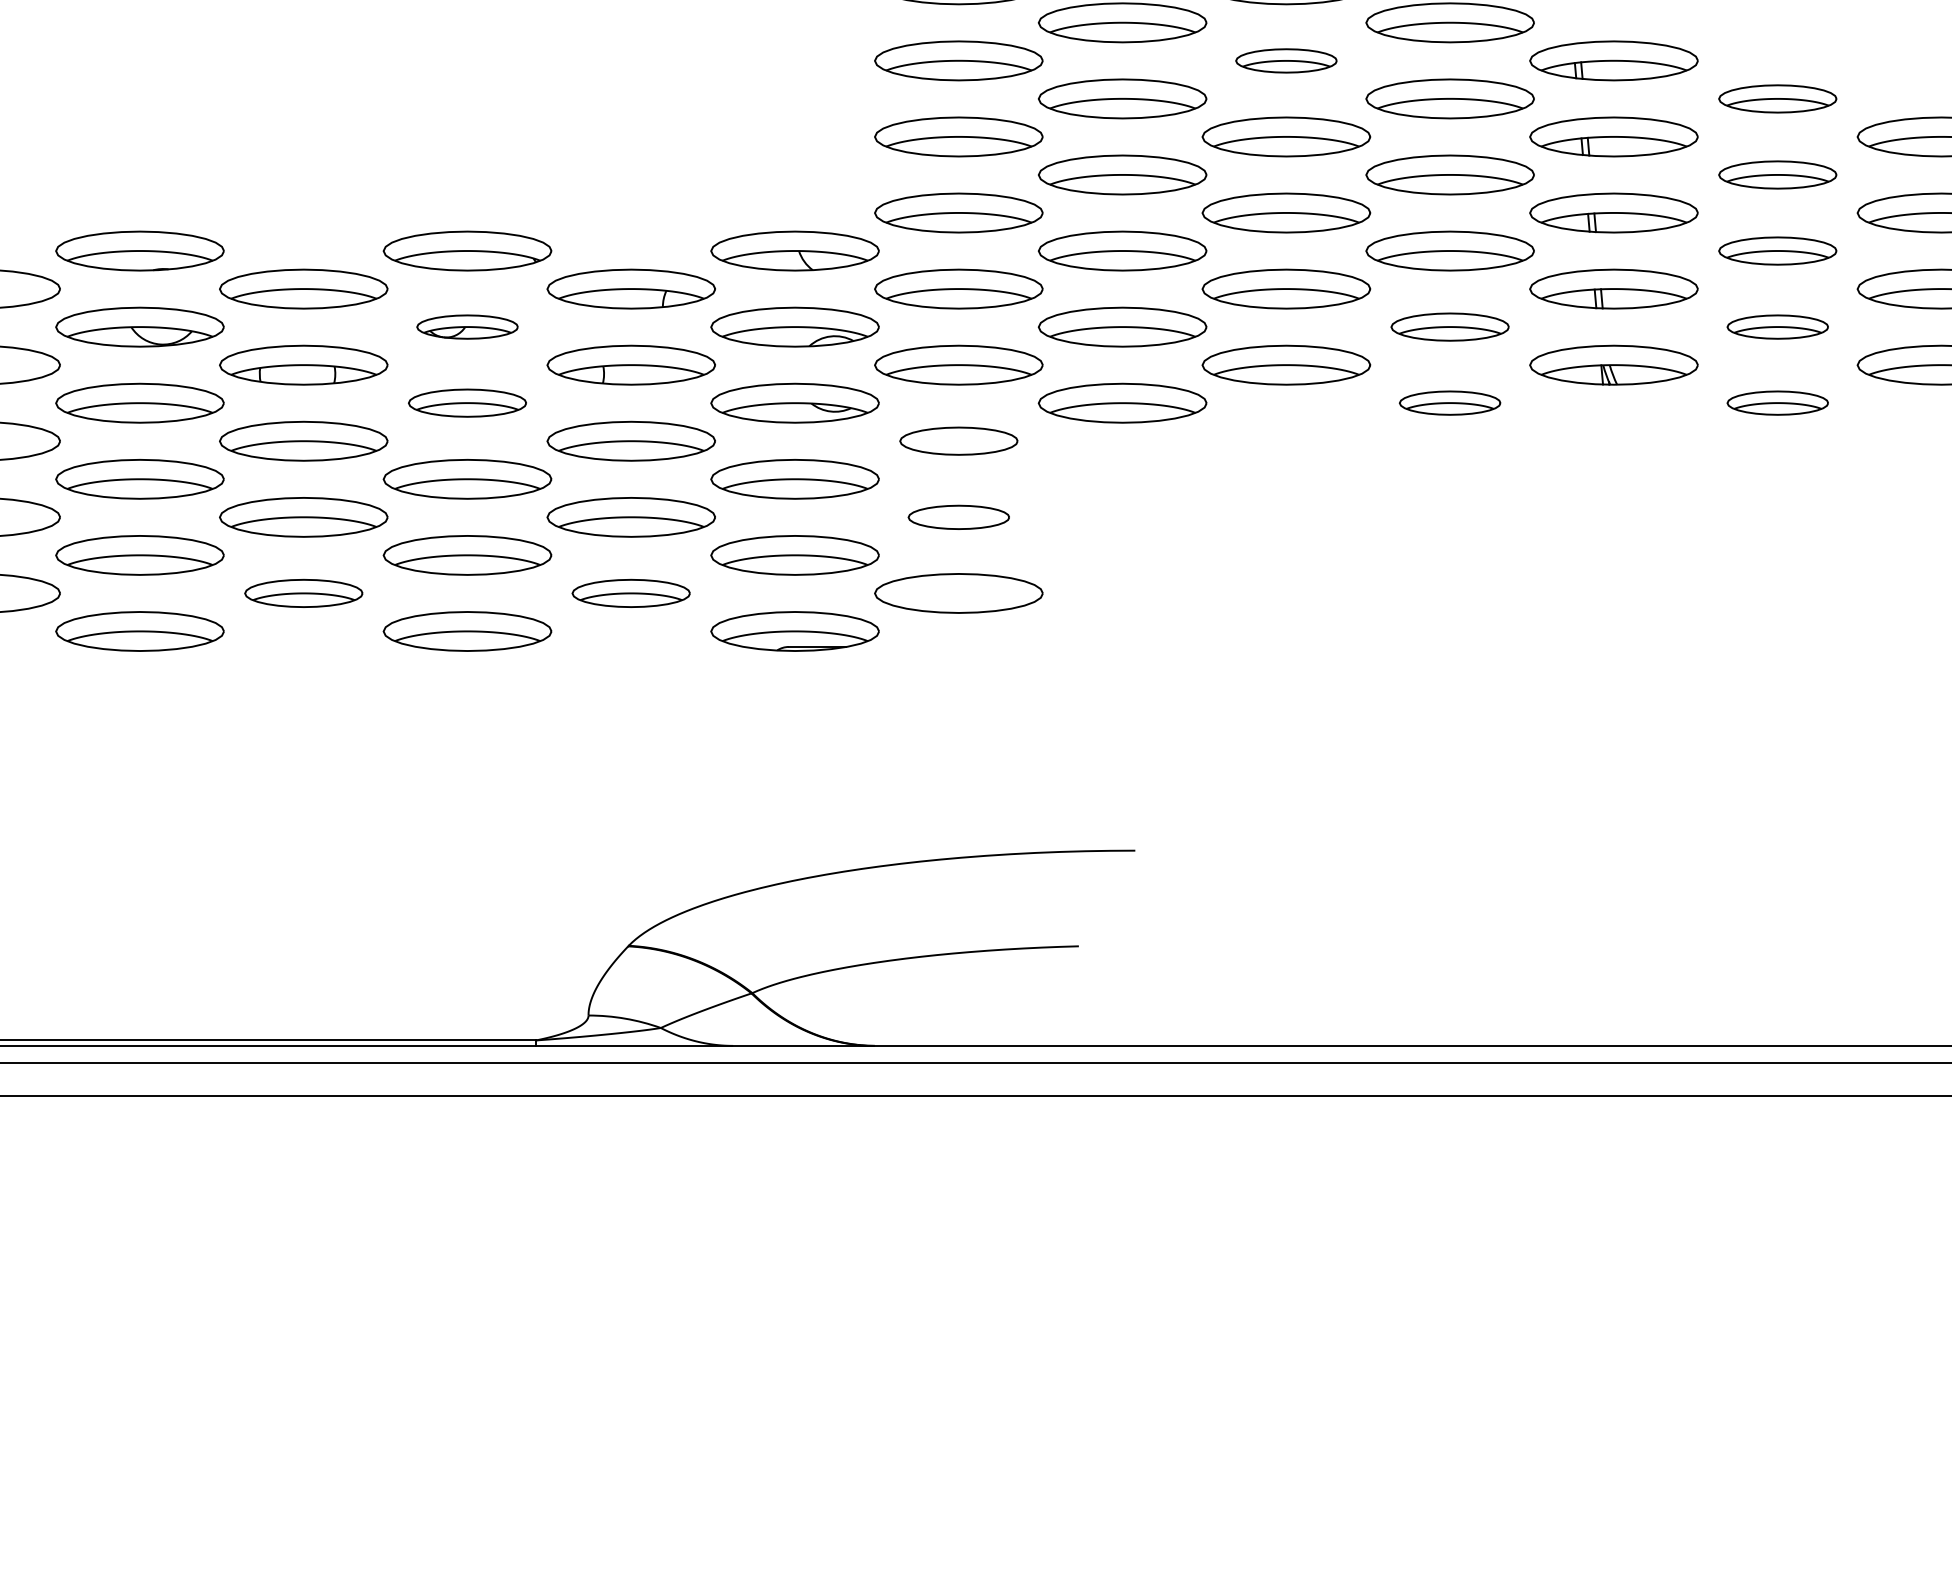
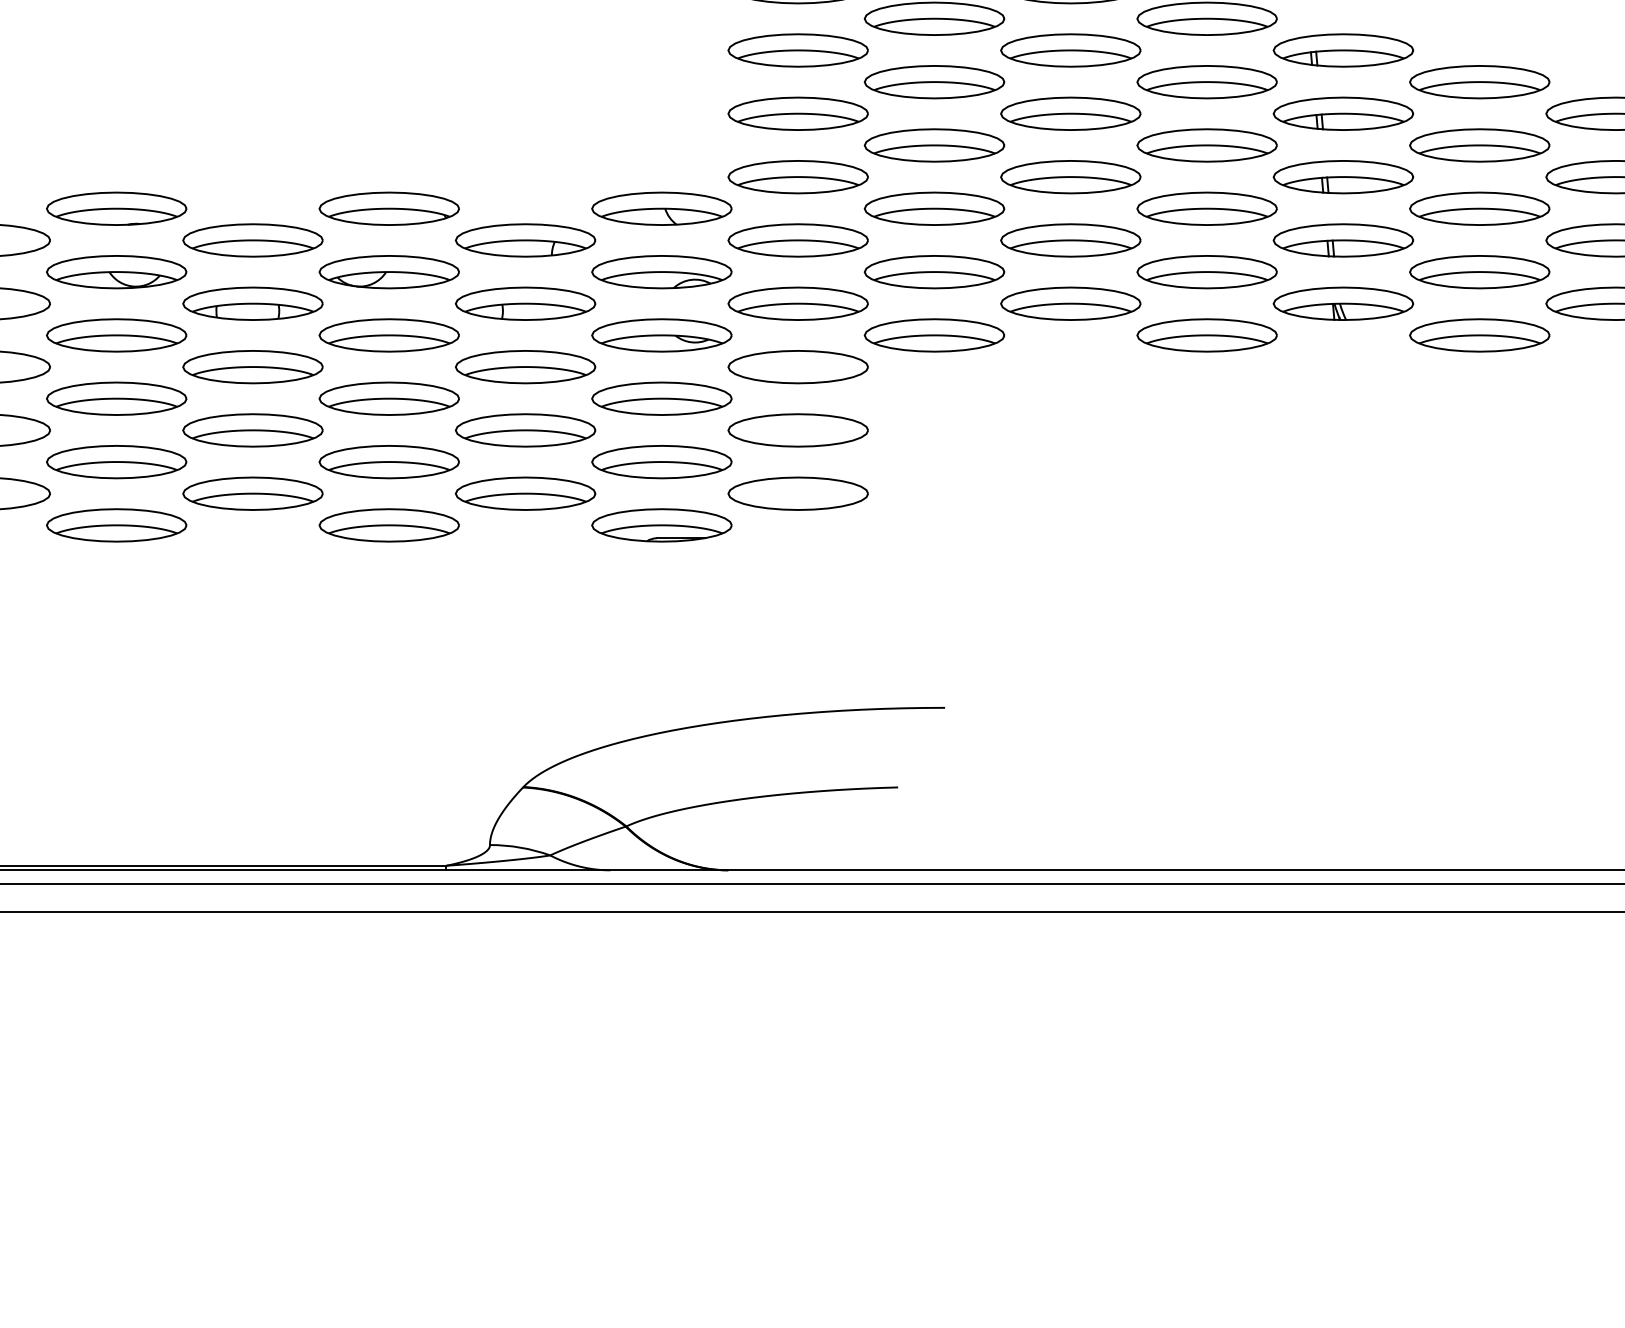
part: (1286, 60) -> (1070, 50), size x1.67
part: (1777, 98) -> (1479, 81), size x1.43
part: (1777, 174) -> (1479, 145), size x1.43
part: (1777, 250) -> (1479, 208), size x1.43
part: (467, 326) -> (389, 271), size x1.67
part: (1449, 326) -> (1206, 271), size x1.43
part: (1777, 326) -> (1479, 271), size x1.67
part: (467, 402) -> (389, 334), size x1.43
part: (1449, 402) -> (1206, 334), size x1.67
part: (1777, 402) -> (1479, 334), size x1.67
part: (958, 440) -> (797, 366), size x1.43
part: (958, 517) -> (797, 430), size x1.67
part: (303, 593) -> (252, 493), size x1.43
part: (630, 593) -> (524, 493), size x1.43

